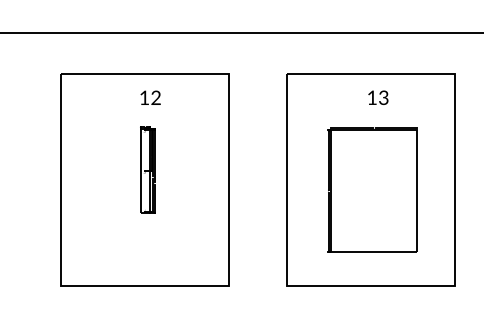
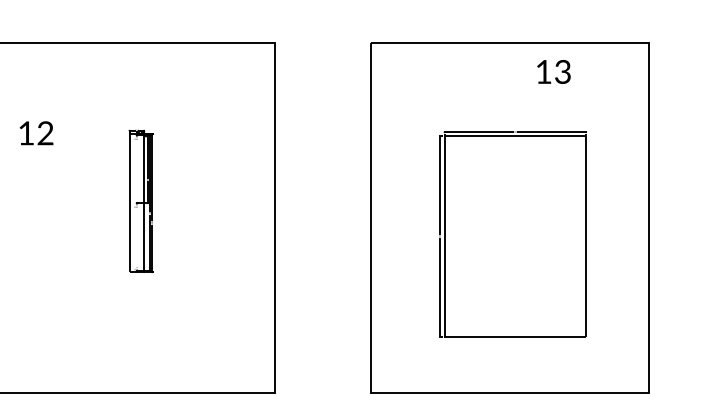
text: (150, 97) -> (36, 132), moved
text: (378, 97) -> (554, 71), moved

